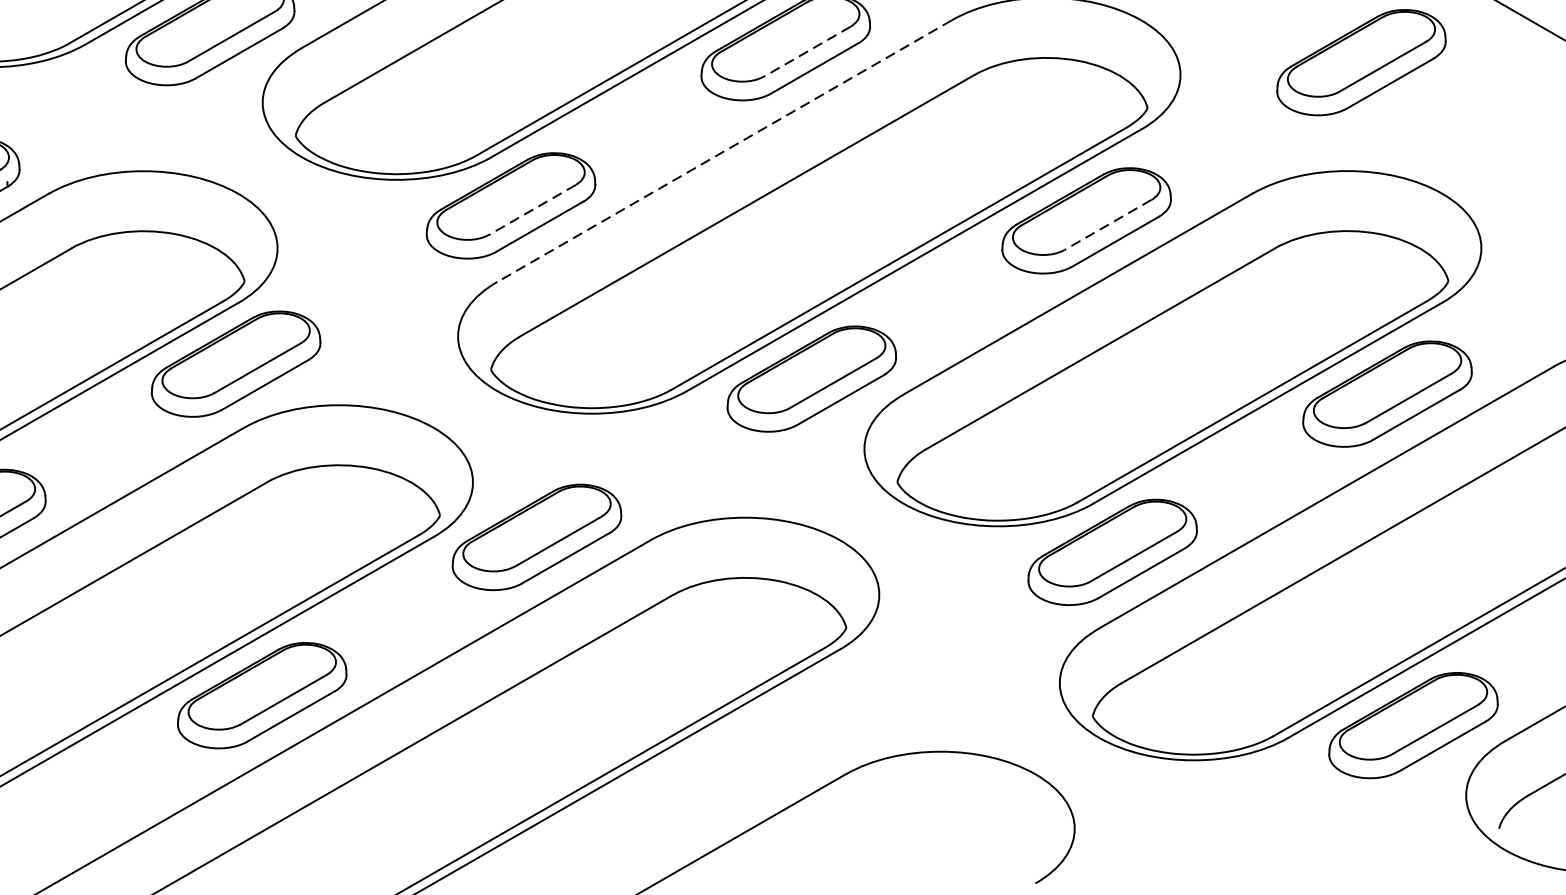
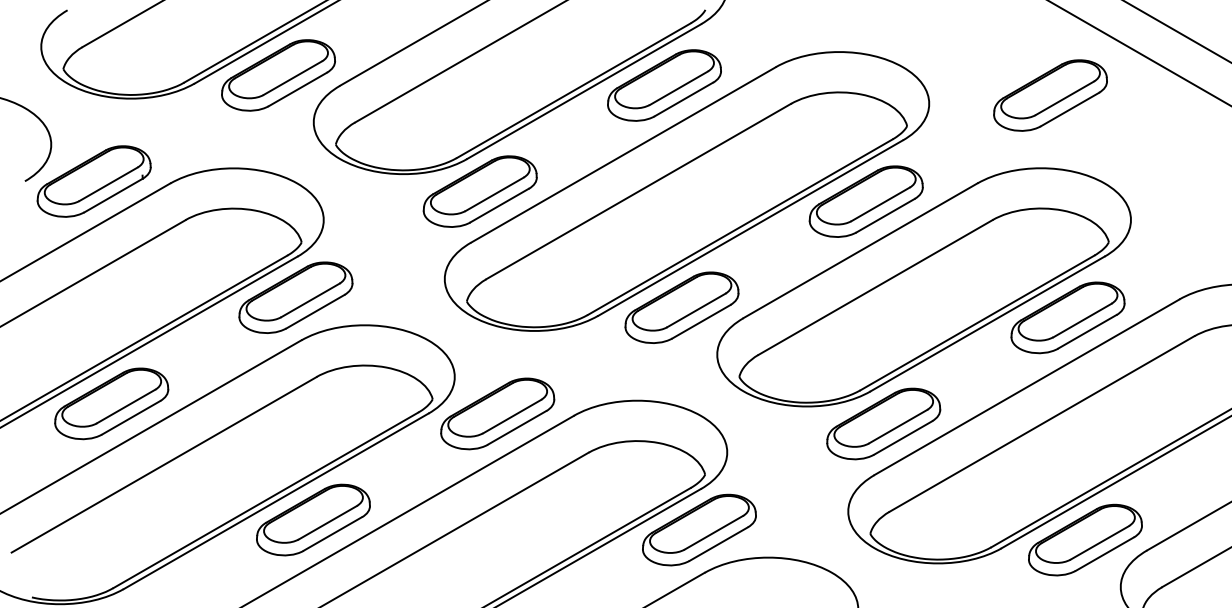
line: (806, 52) -> (678, 88), dashed -> solid
line: (724, 150) -> (623, 154), dashed -> solid
line: (532, 210) -> (494, 194), dashed -> solid
line: (1107, 225) -> (880, 204), dashed -> solid
part: (837, 709) -> (699, 529), added

